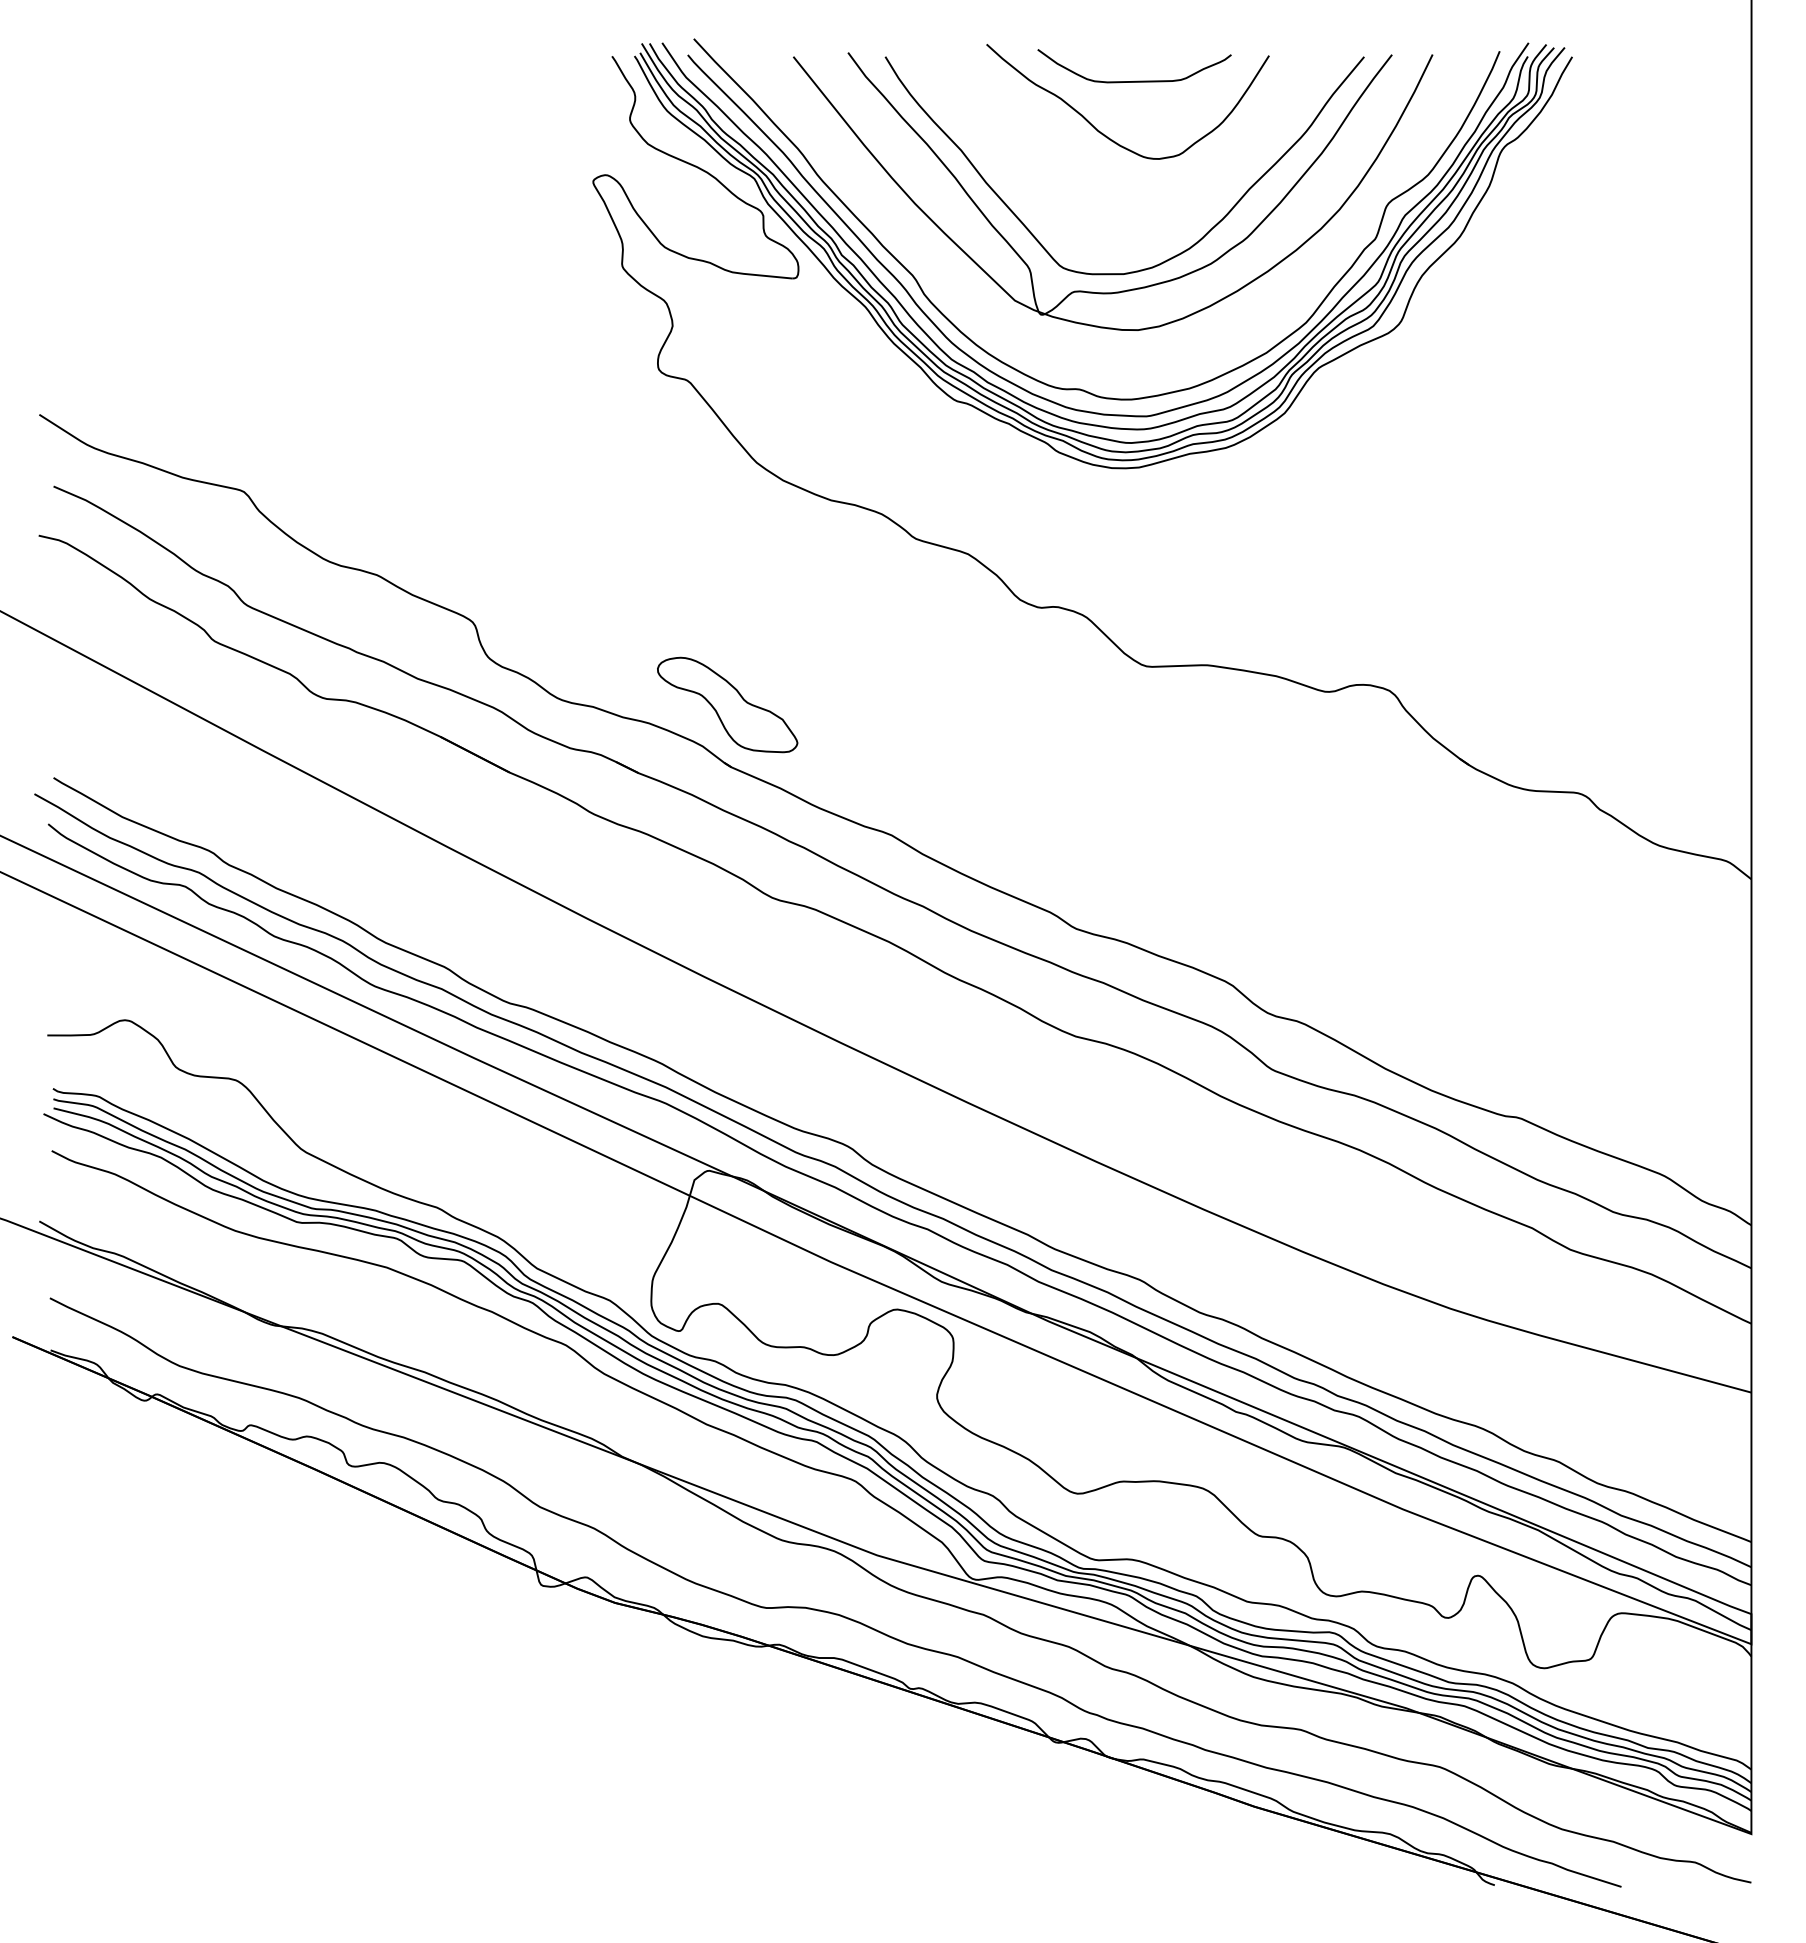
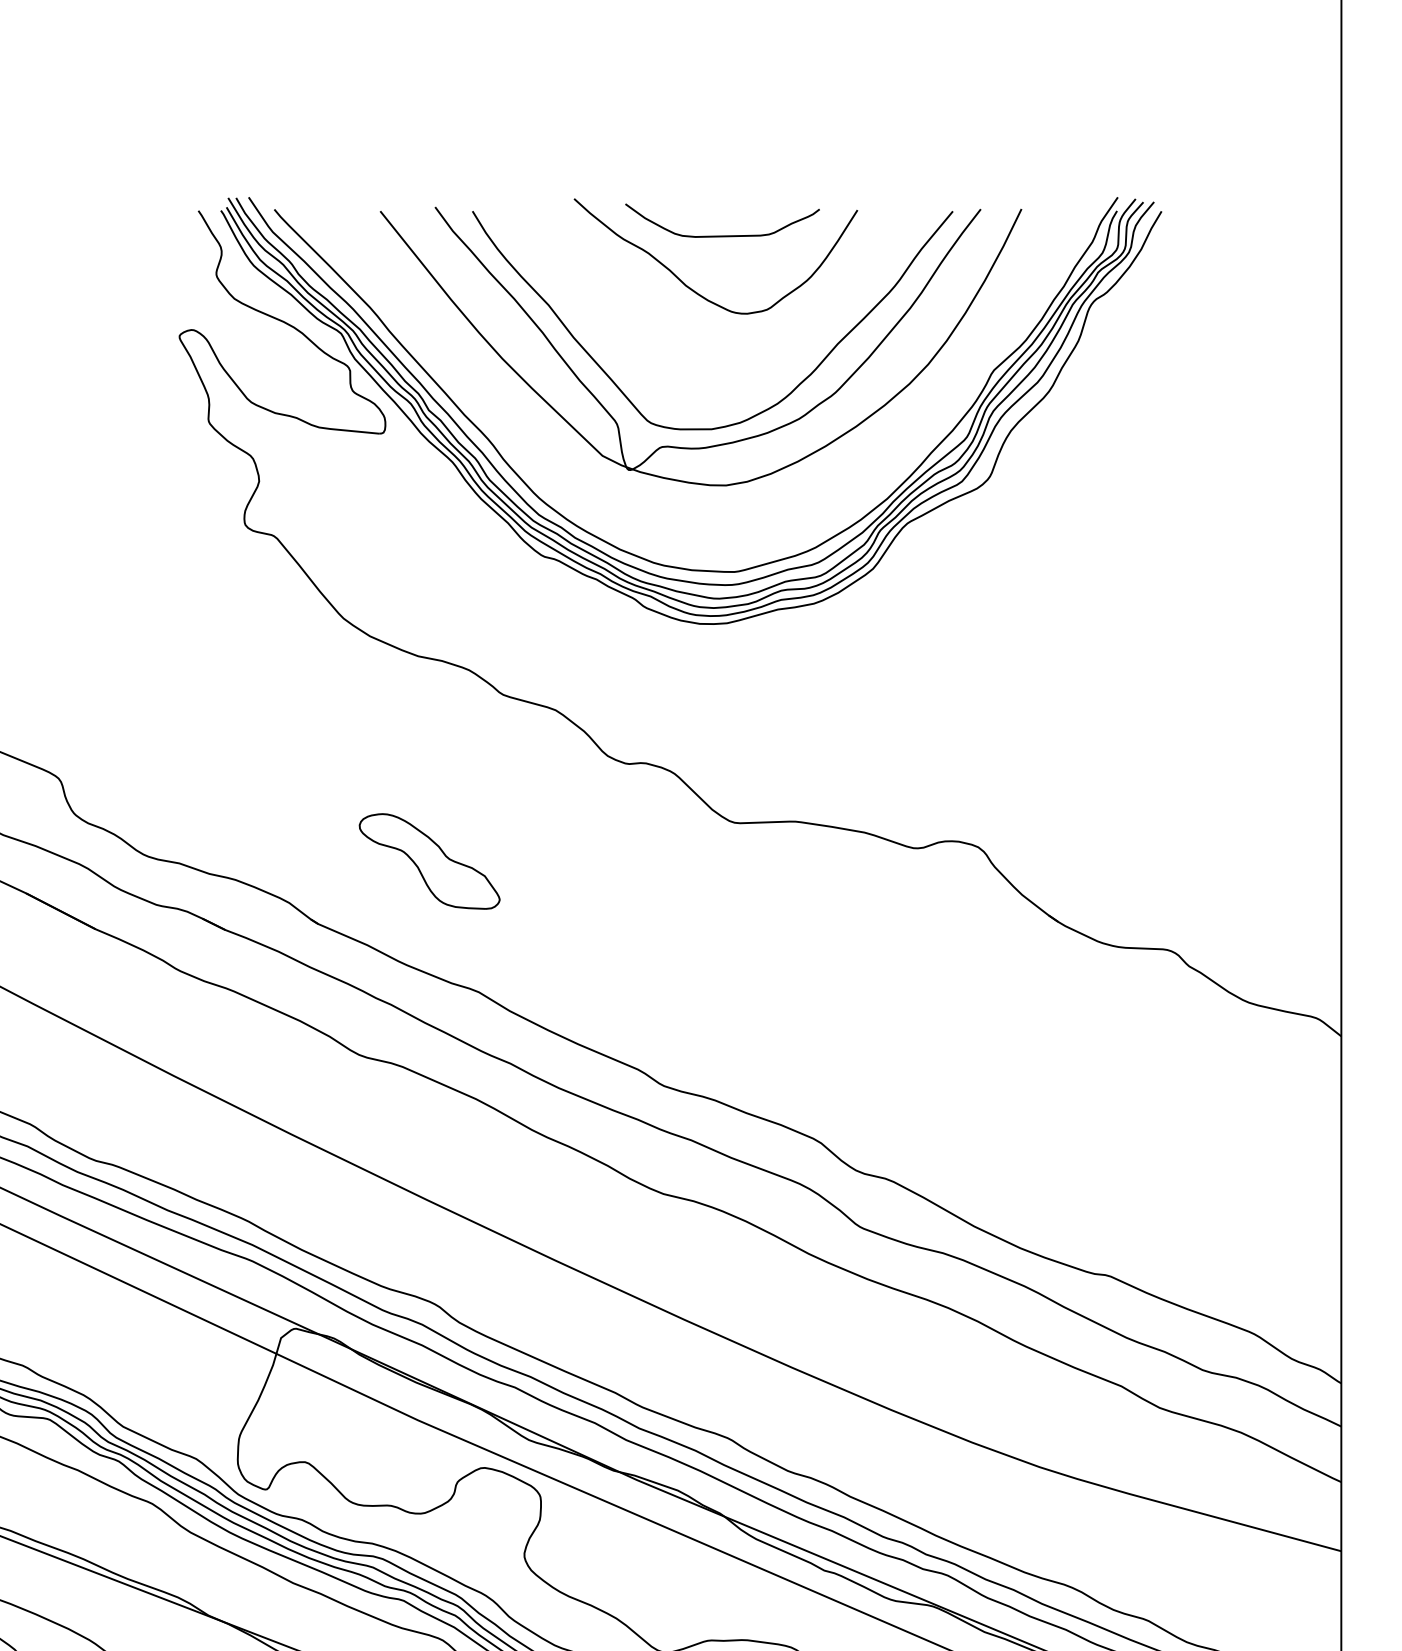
curve: (1014, 367) -> (602, 522), removed
part: (727, 704) -> (429, 860), moved

